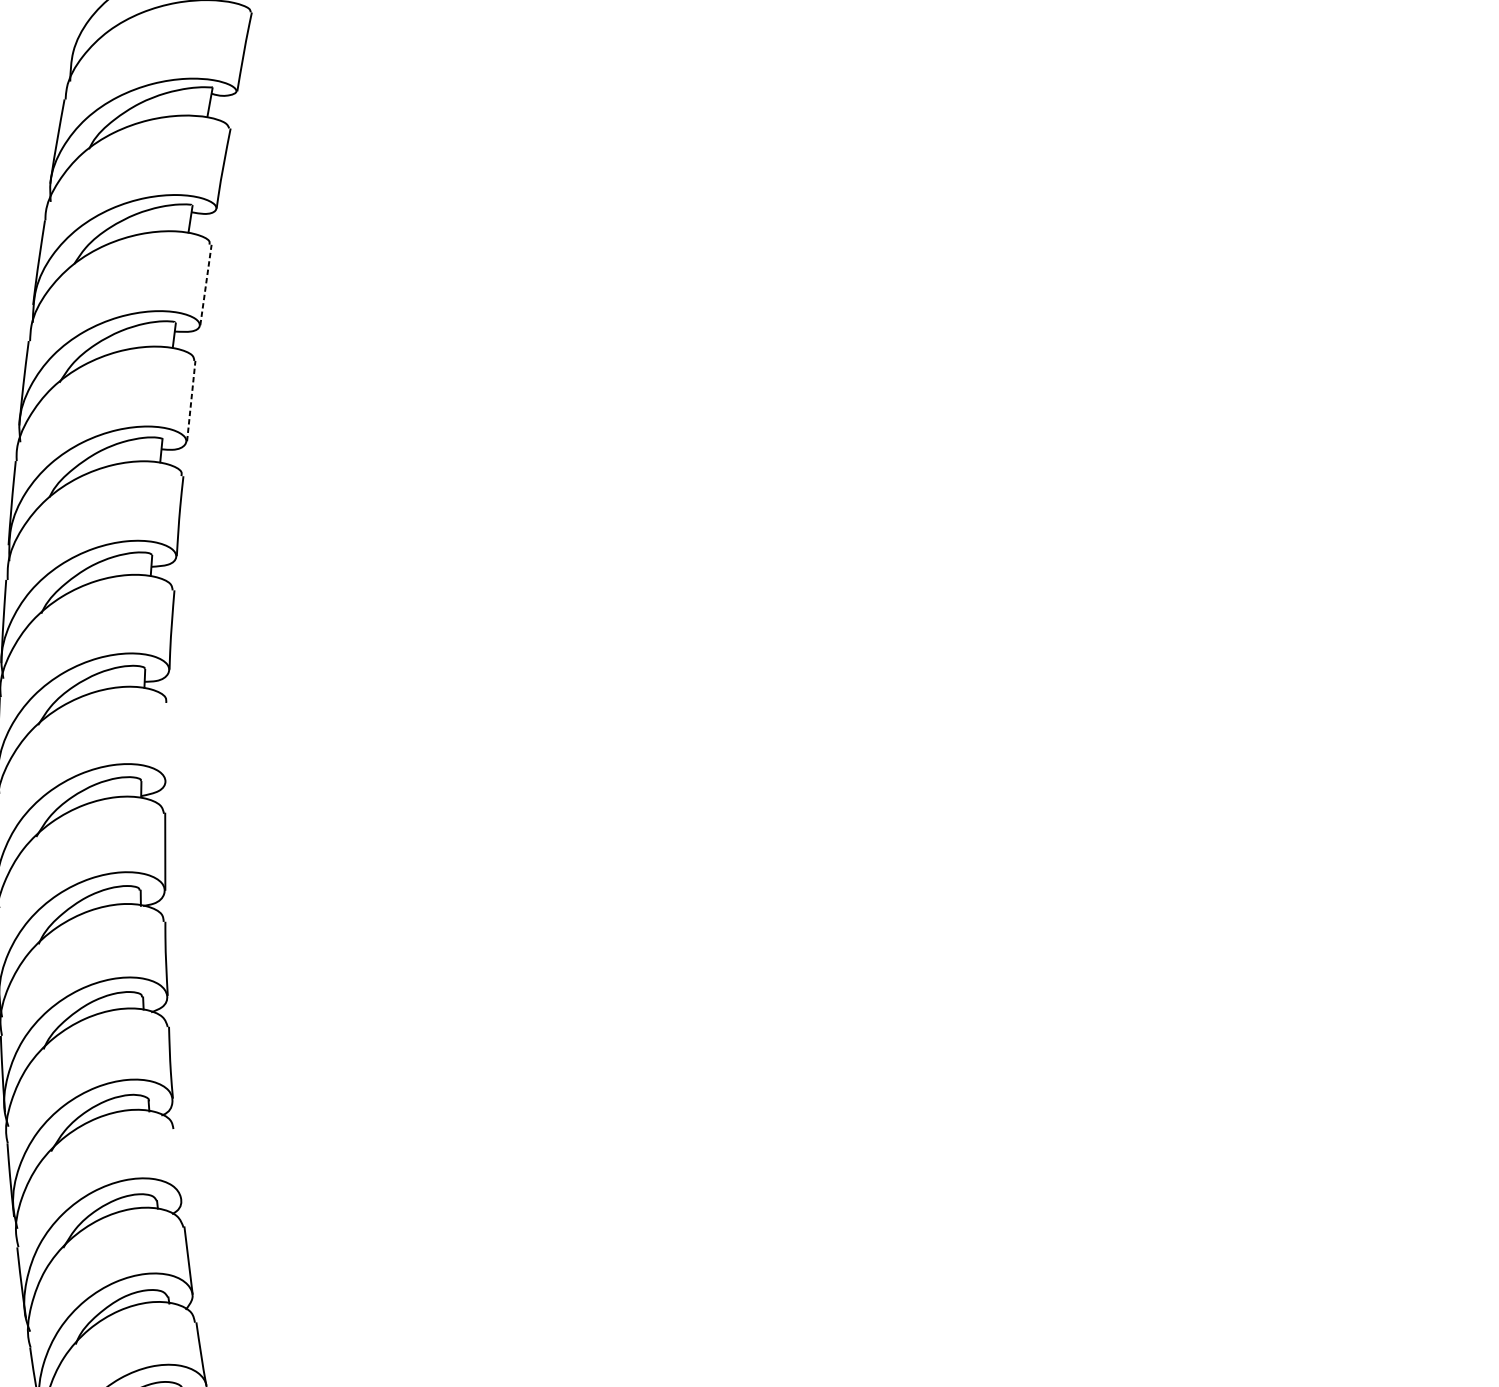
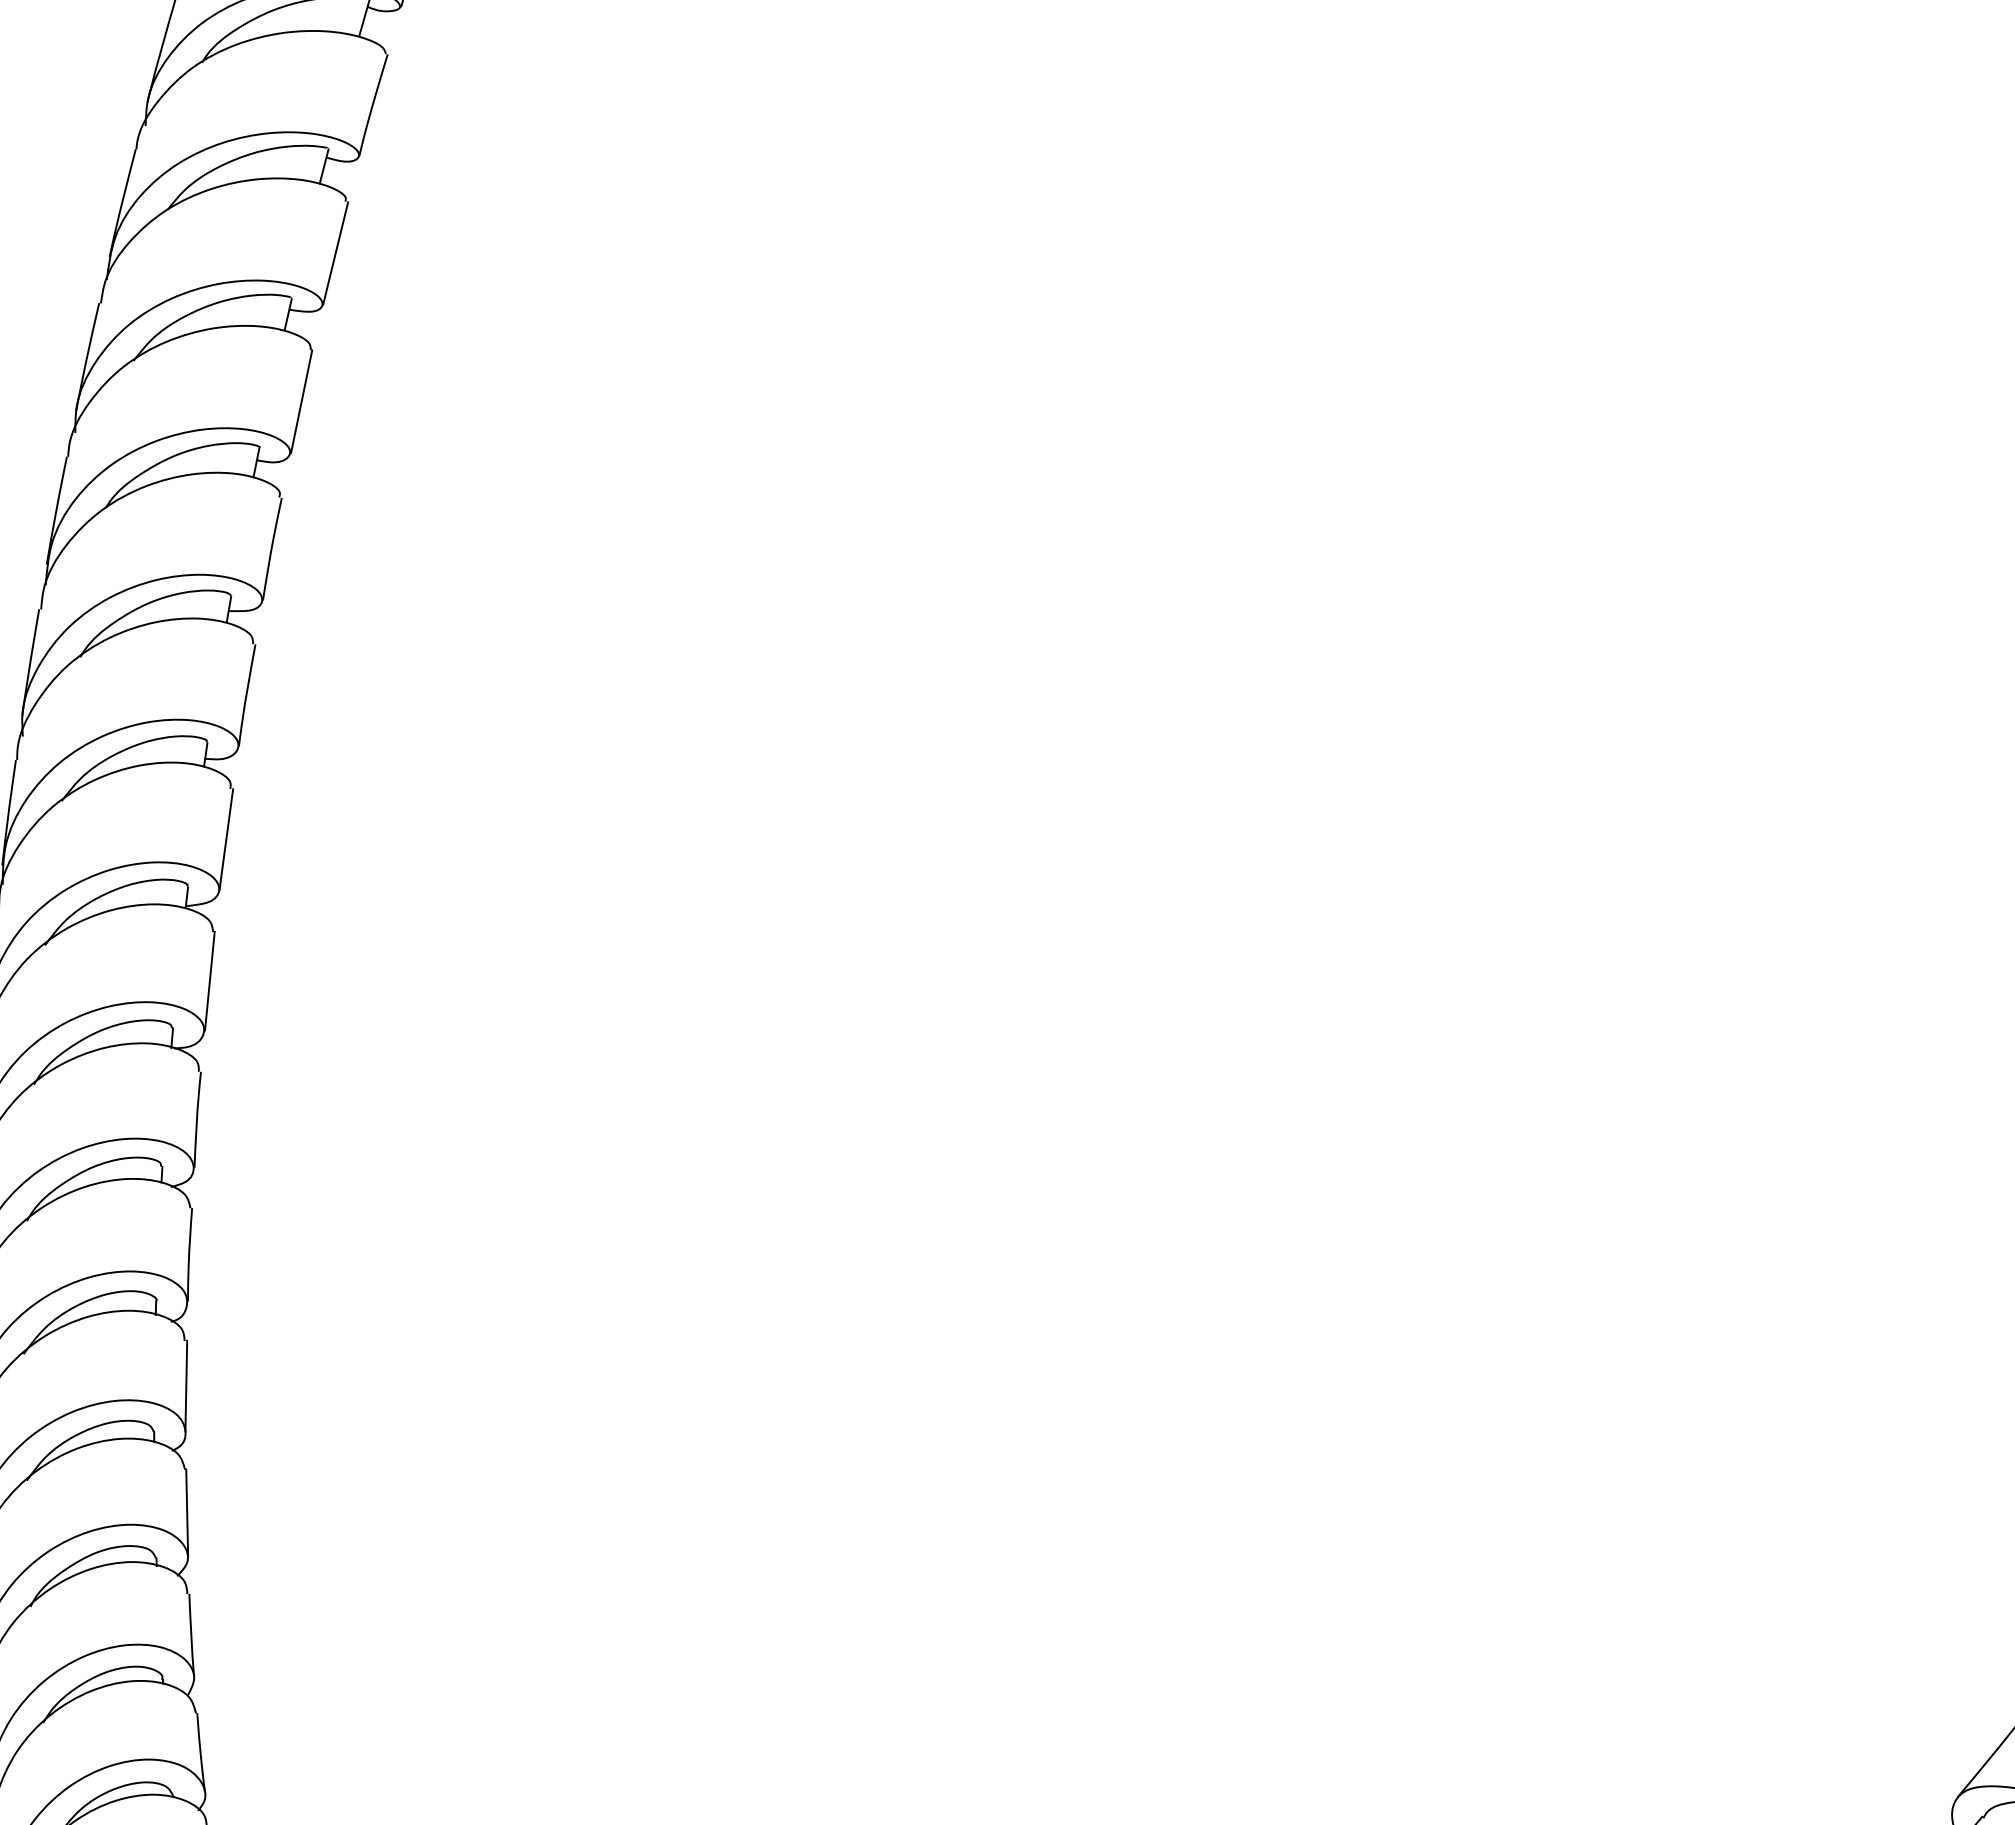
line: (205, 285) -> (335, 253), dashed -> solid
line: (191, 400) -> (301, 401), dashed -> solid
line: (167, 741) -> (226, 839), added
line: (178, 1163) -> (186, 1385), added

